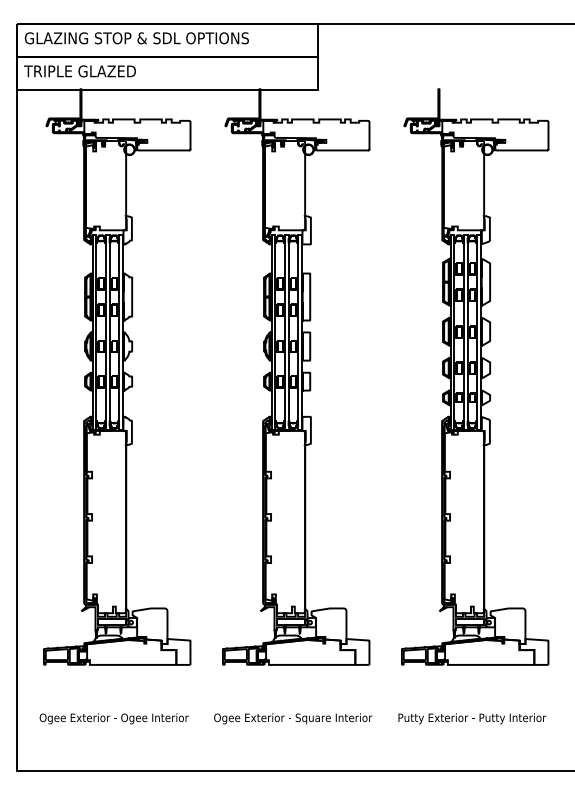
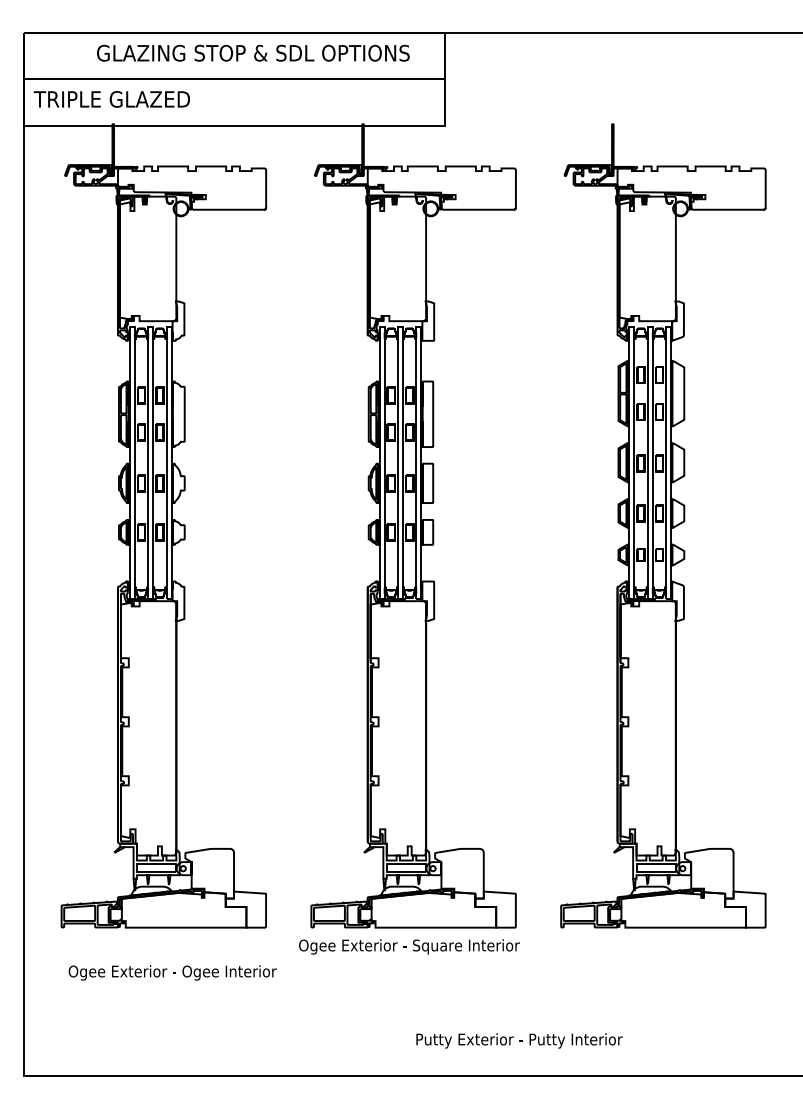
text: (137, 37) -> (253, 52), moved
text: (114, 718) -> (172, 972), moved
text: (293, 718) -> (409, 946), moved
text: (472, 718) -> (519, 1040), moved

